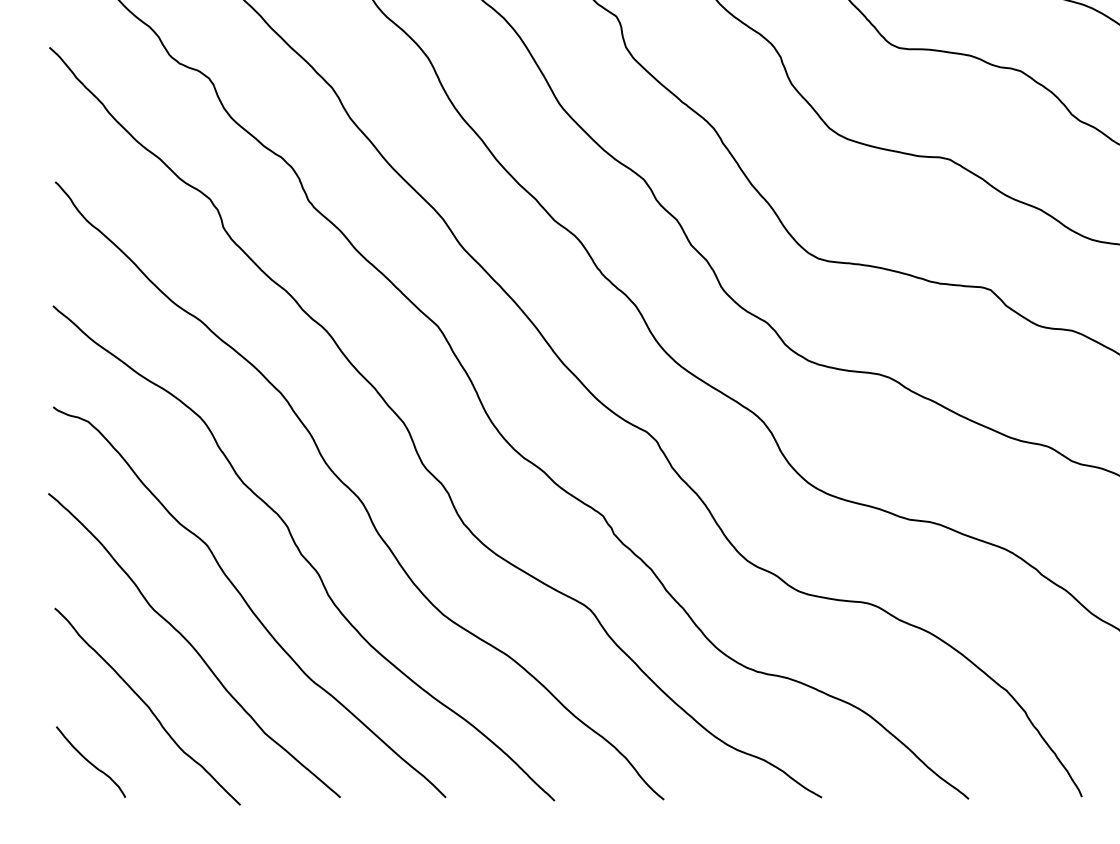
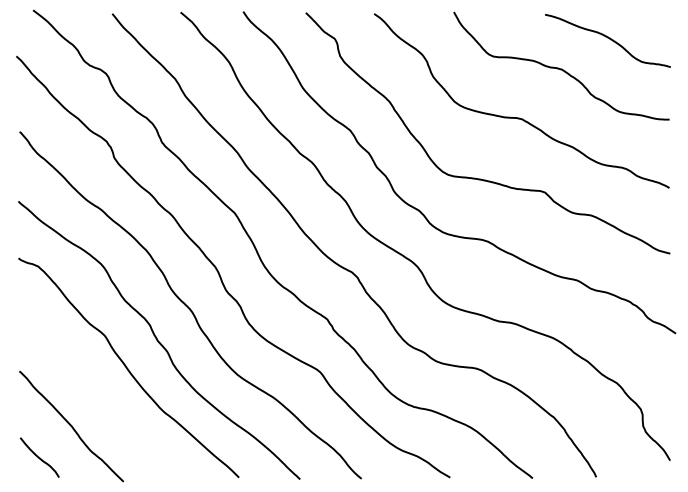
curve: (193, 646) -> (97, 392), removed

